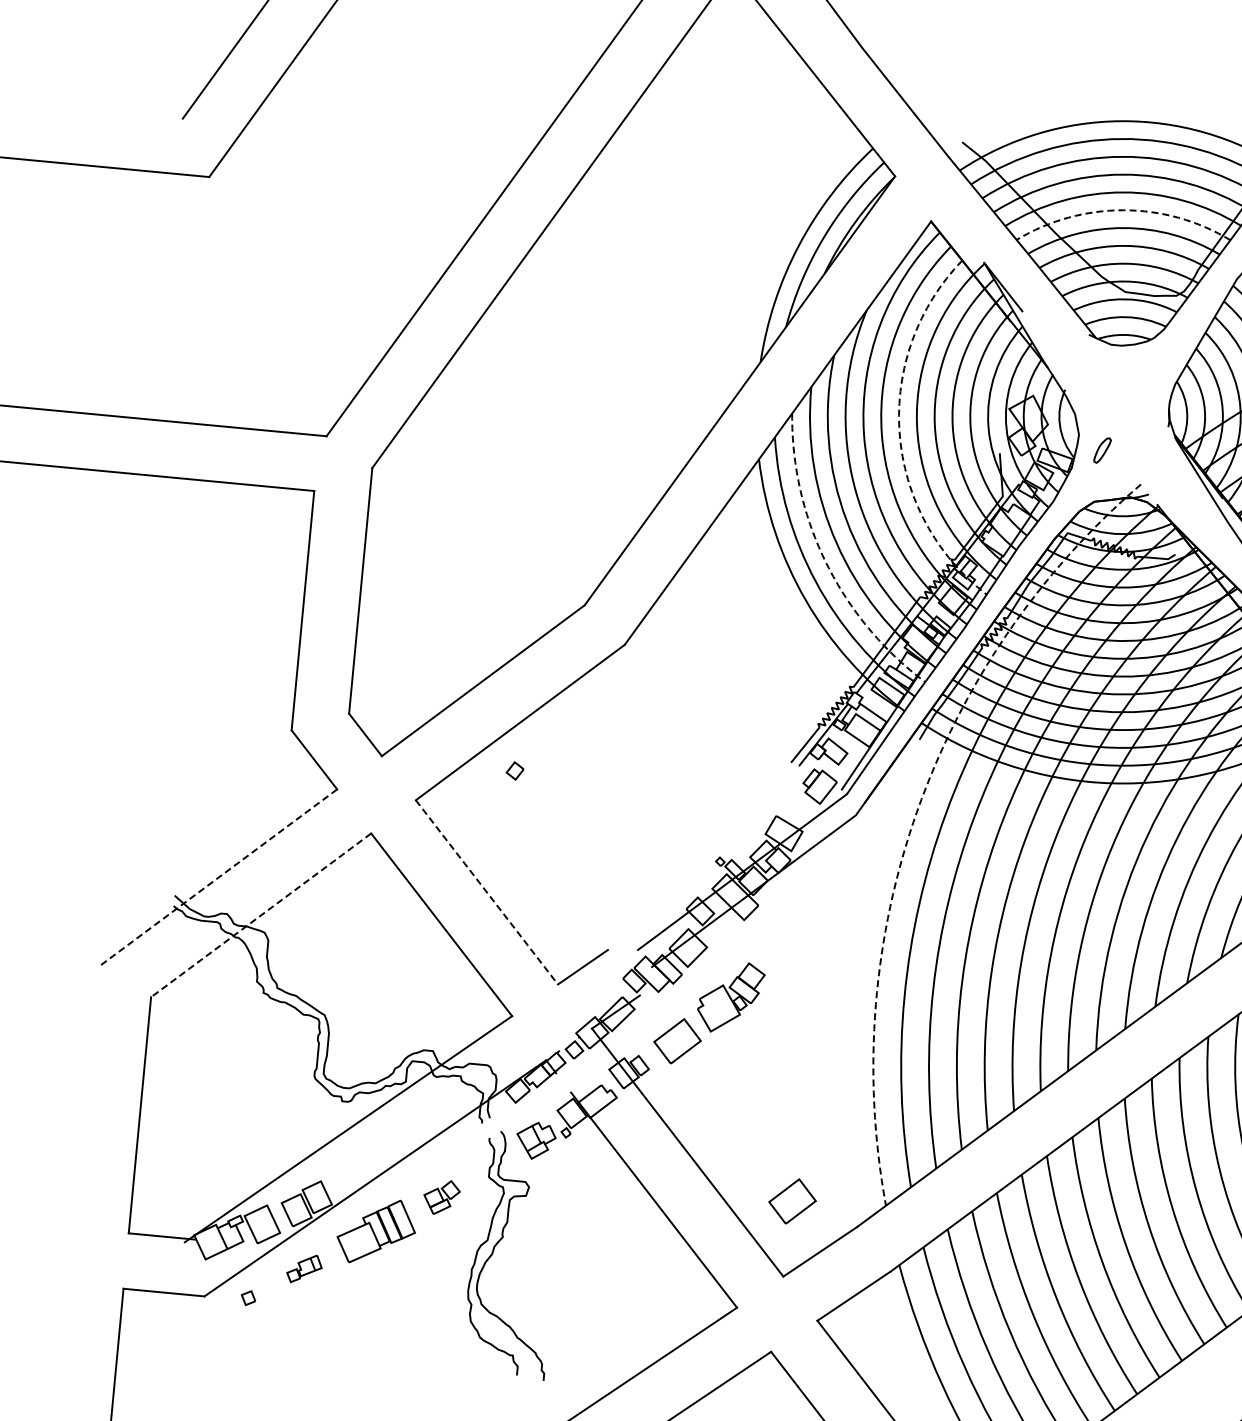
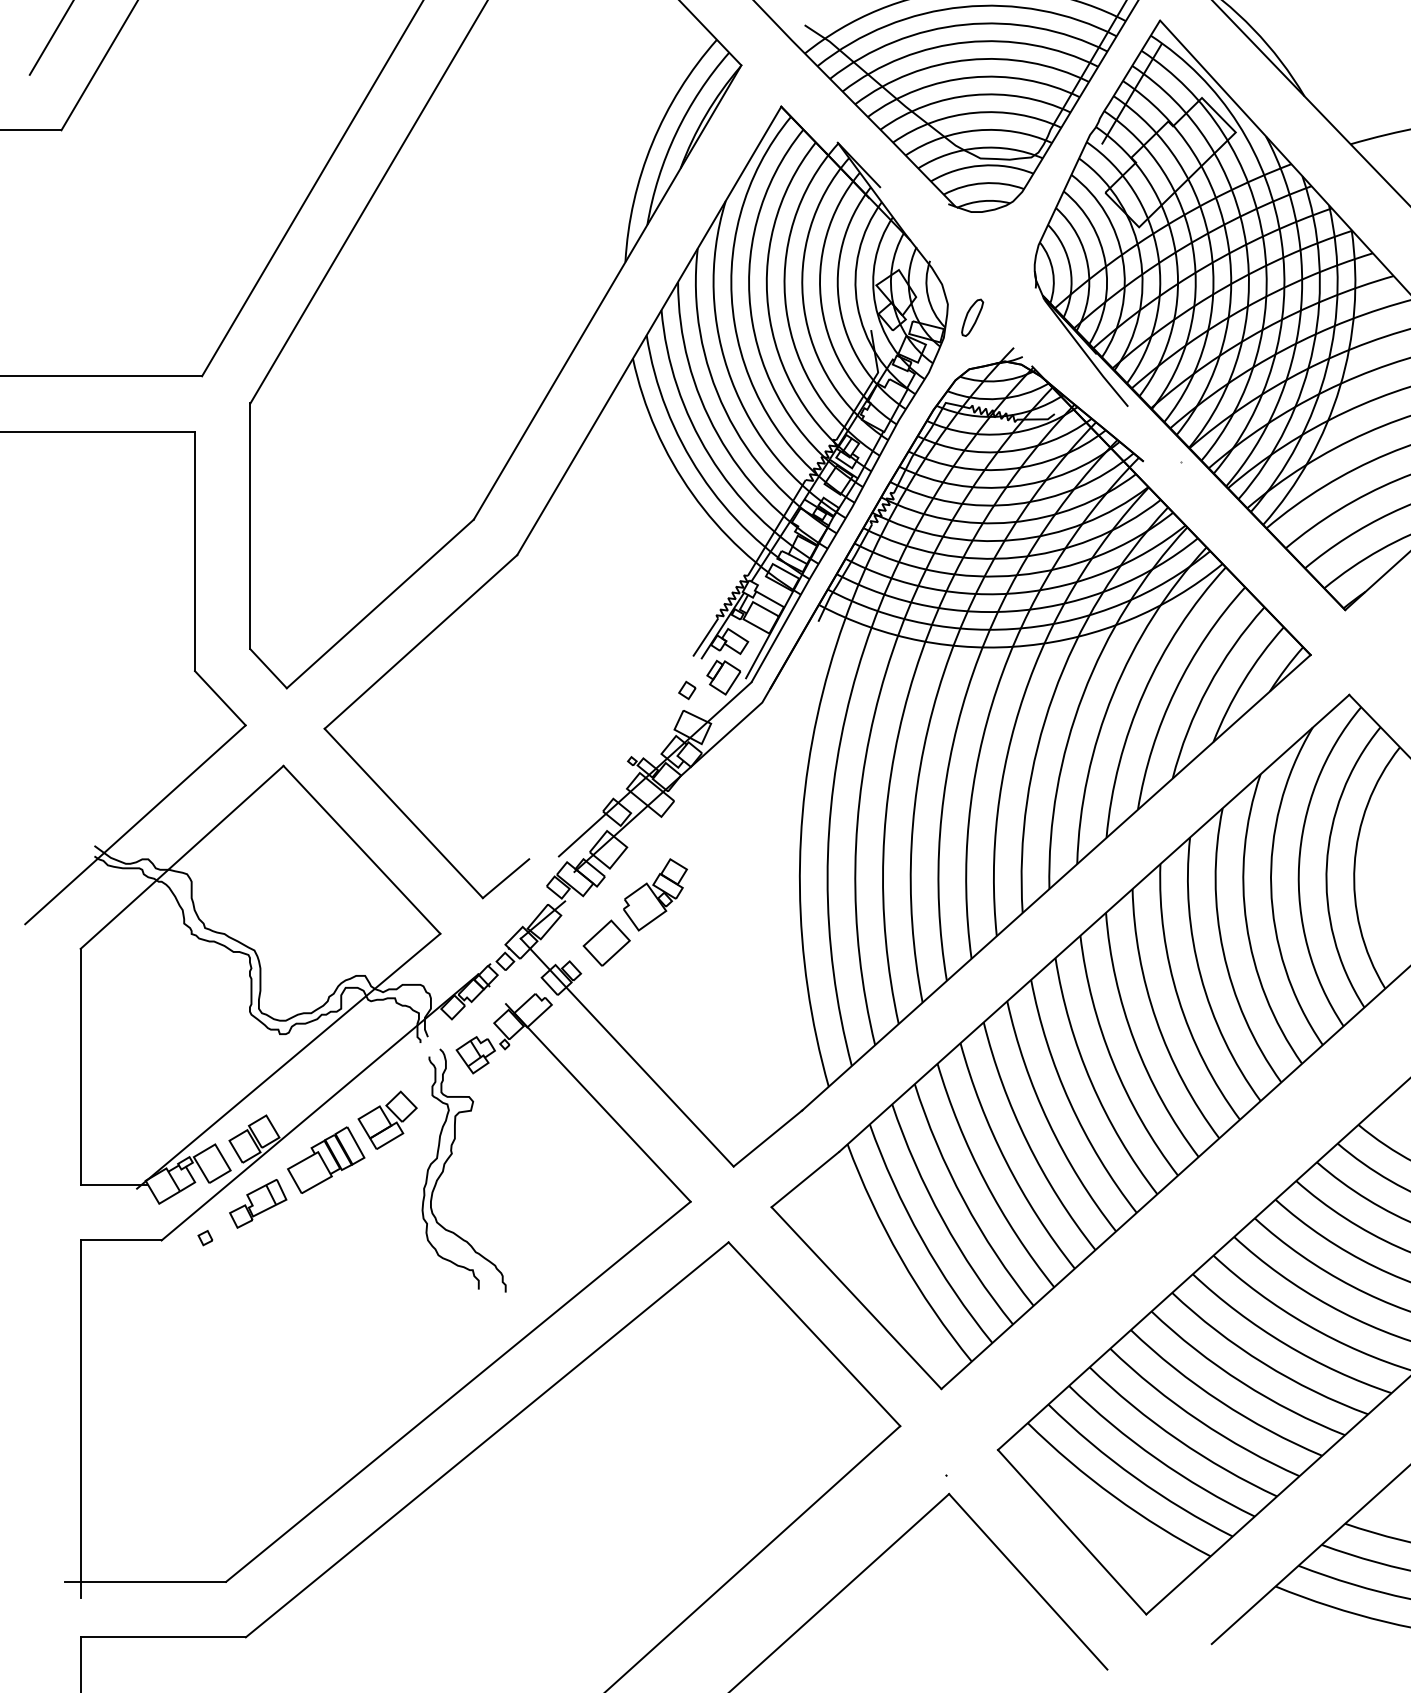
arc: (1124, 210) -> (971, 77), dashed -> solid
arc: (899, 433) -> (769, 319), dashed -> solid
part: (1102, 450) -> (972, 317), size x1.43
arc: (826, 563) -> (709, 455), dashed -> solid
part: (515, 771) -> (687, 690), moved
arc: (916, 811) -> (822, 692), dashed -> solid
line: (217, 879) -> (135, 825), dashed -> solid
line: (486, 892) -> (403, 813), dashed -> solid
line: (261, 915) -> (182, 857), dashed -> solid
part: (441, 1196) -> (387, 1119), size x1.67
part: (792, 1200) -> (735, 1090), removed
part: (304, 1268) -> (258, 1203), size x1.67

